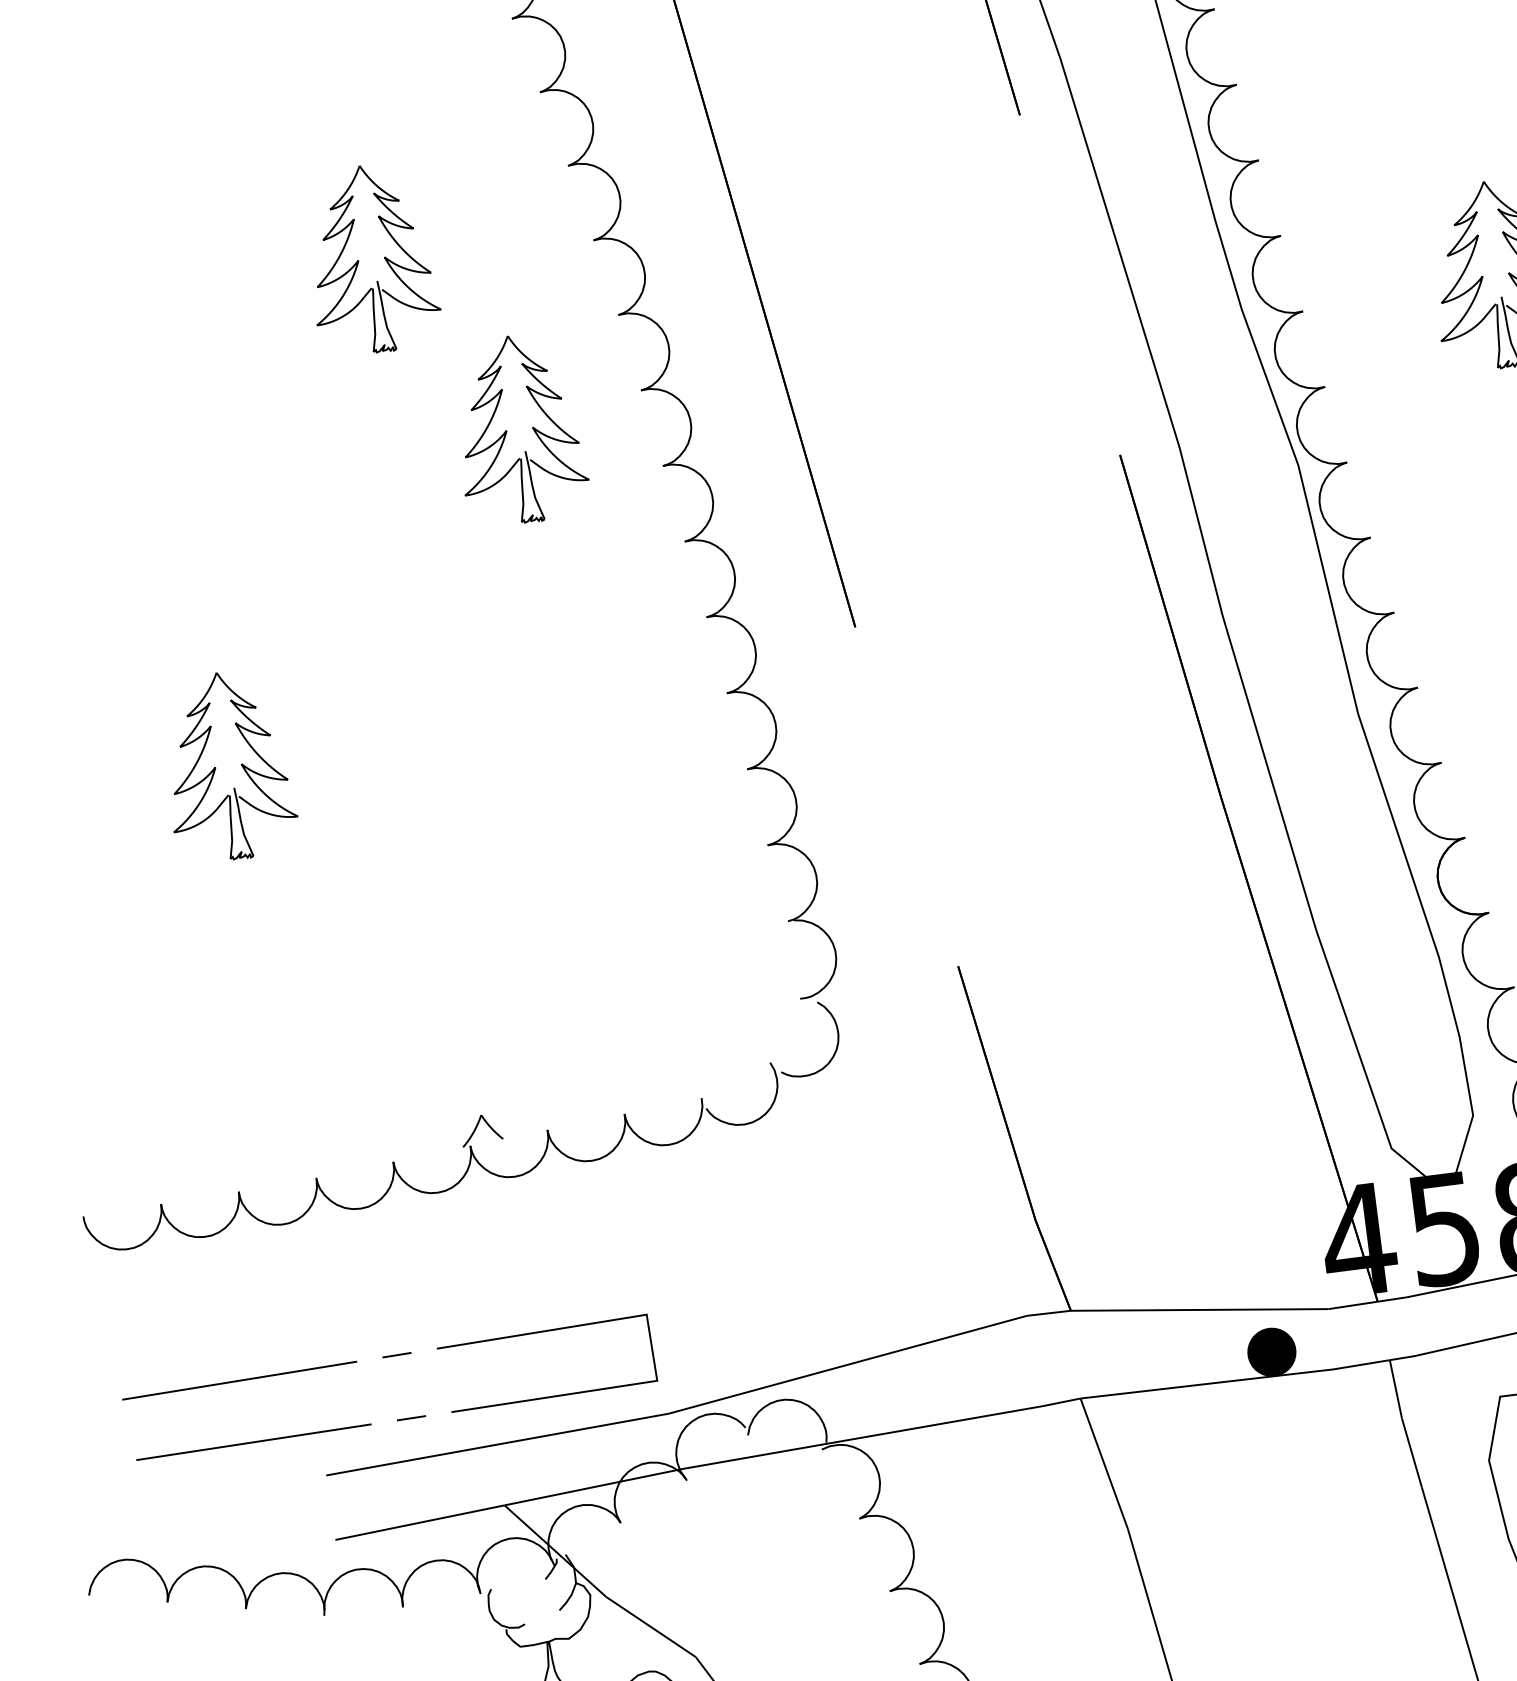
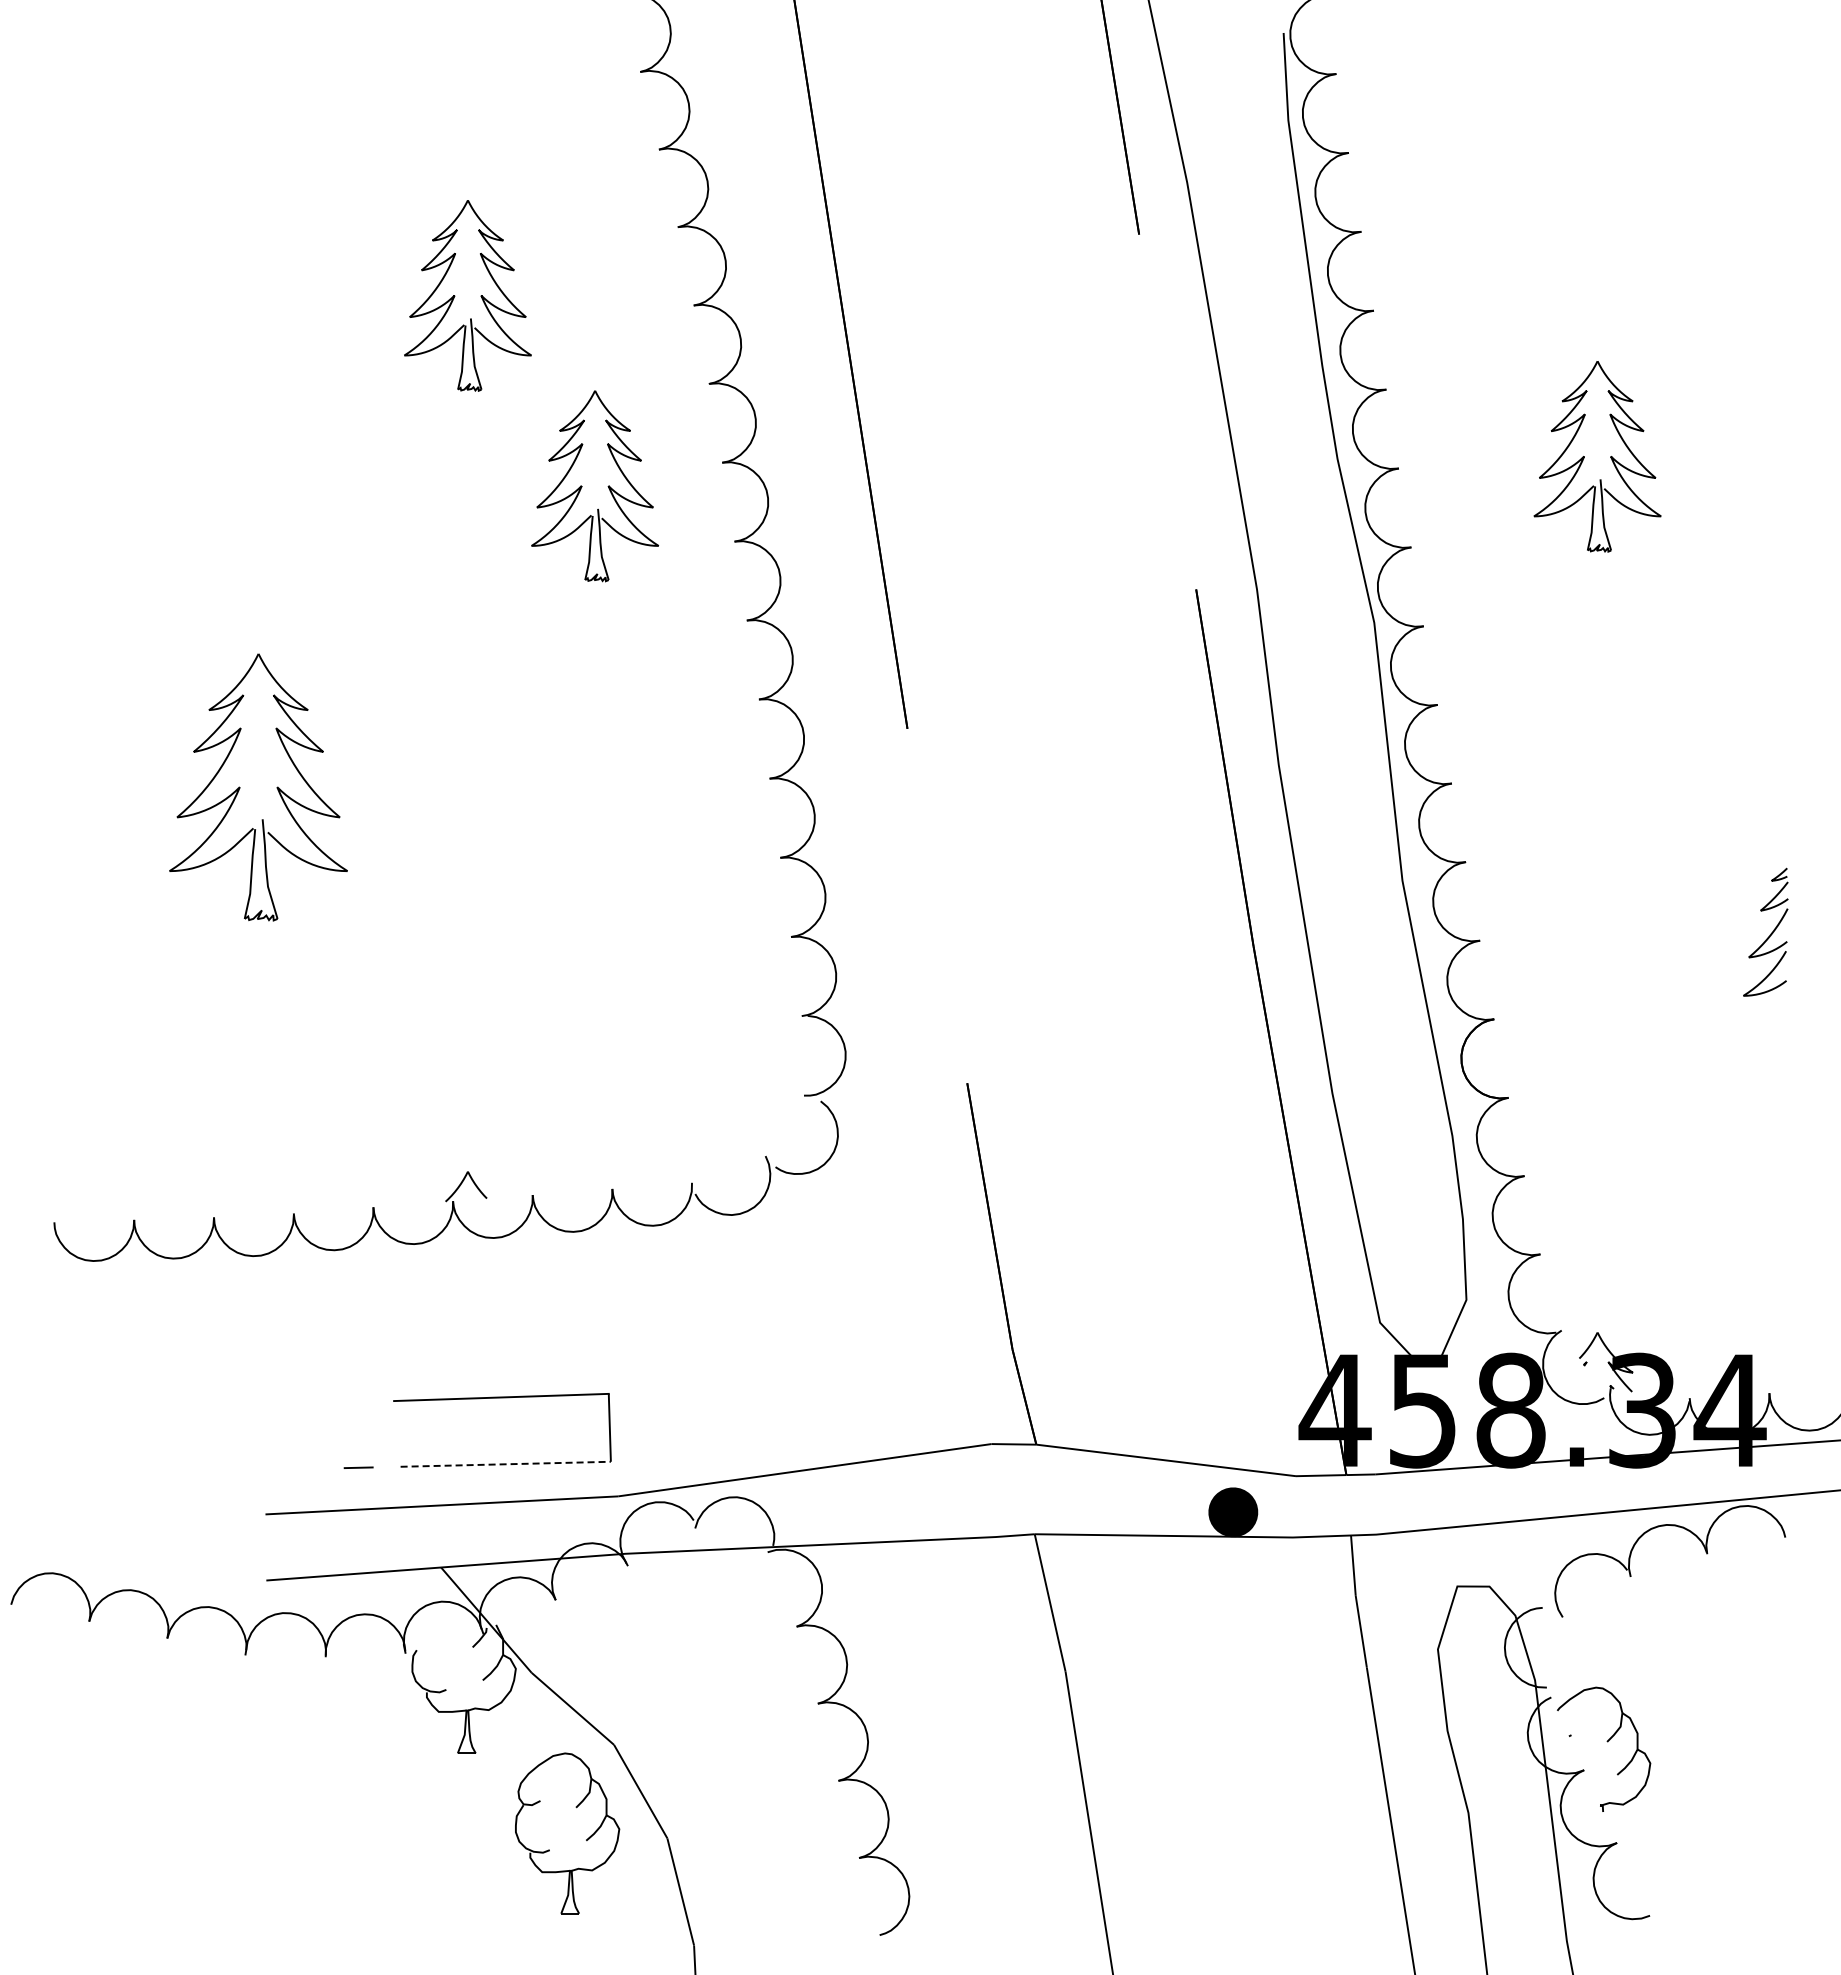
part: (228, 765) -> (258, 787), size x1.4
line: (397, 1354) -> (352, 1401), removed
line: (239, 1380) -> (190, 1407), removed
line: (555, 1396) -> (506, 1464), solid -> dashed
line: (253, 1442) -> (196, 1471), removed

